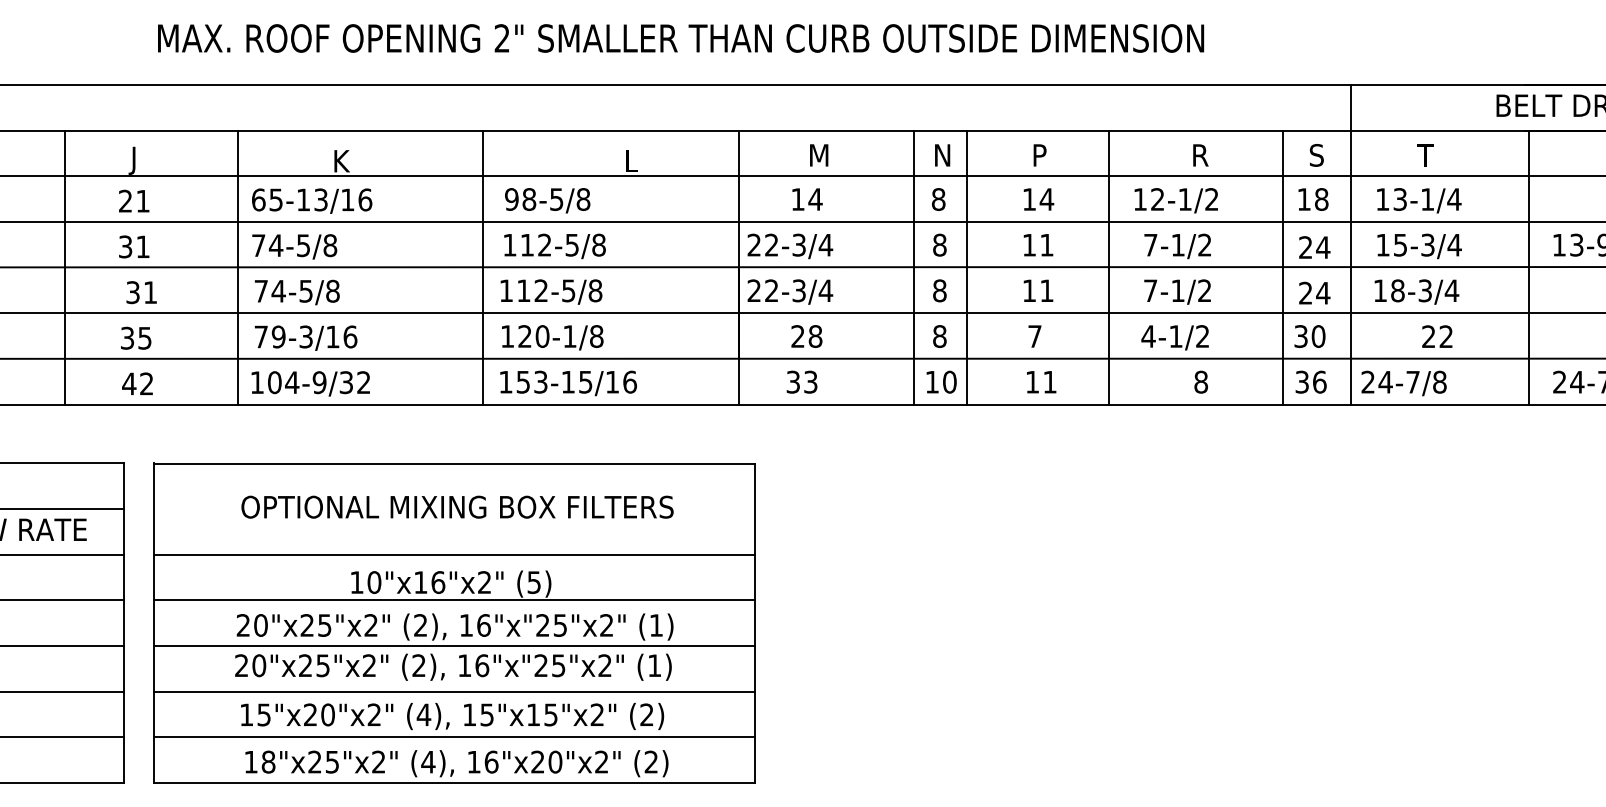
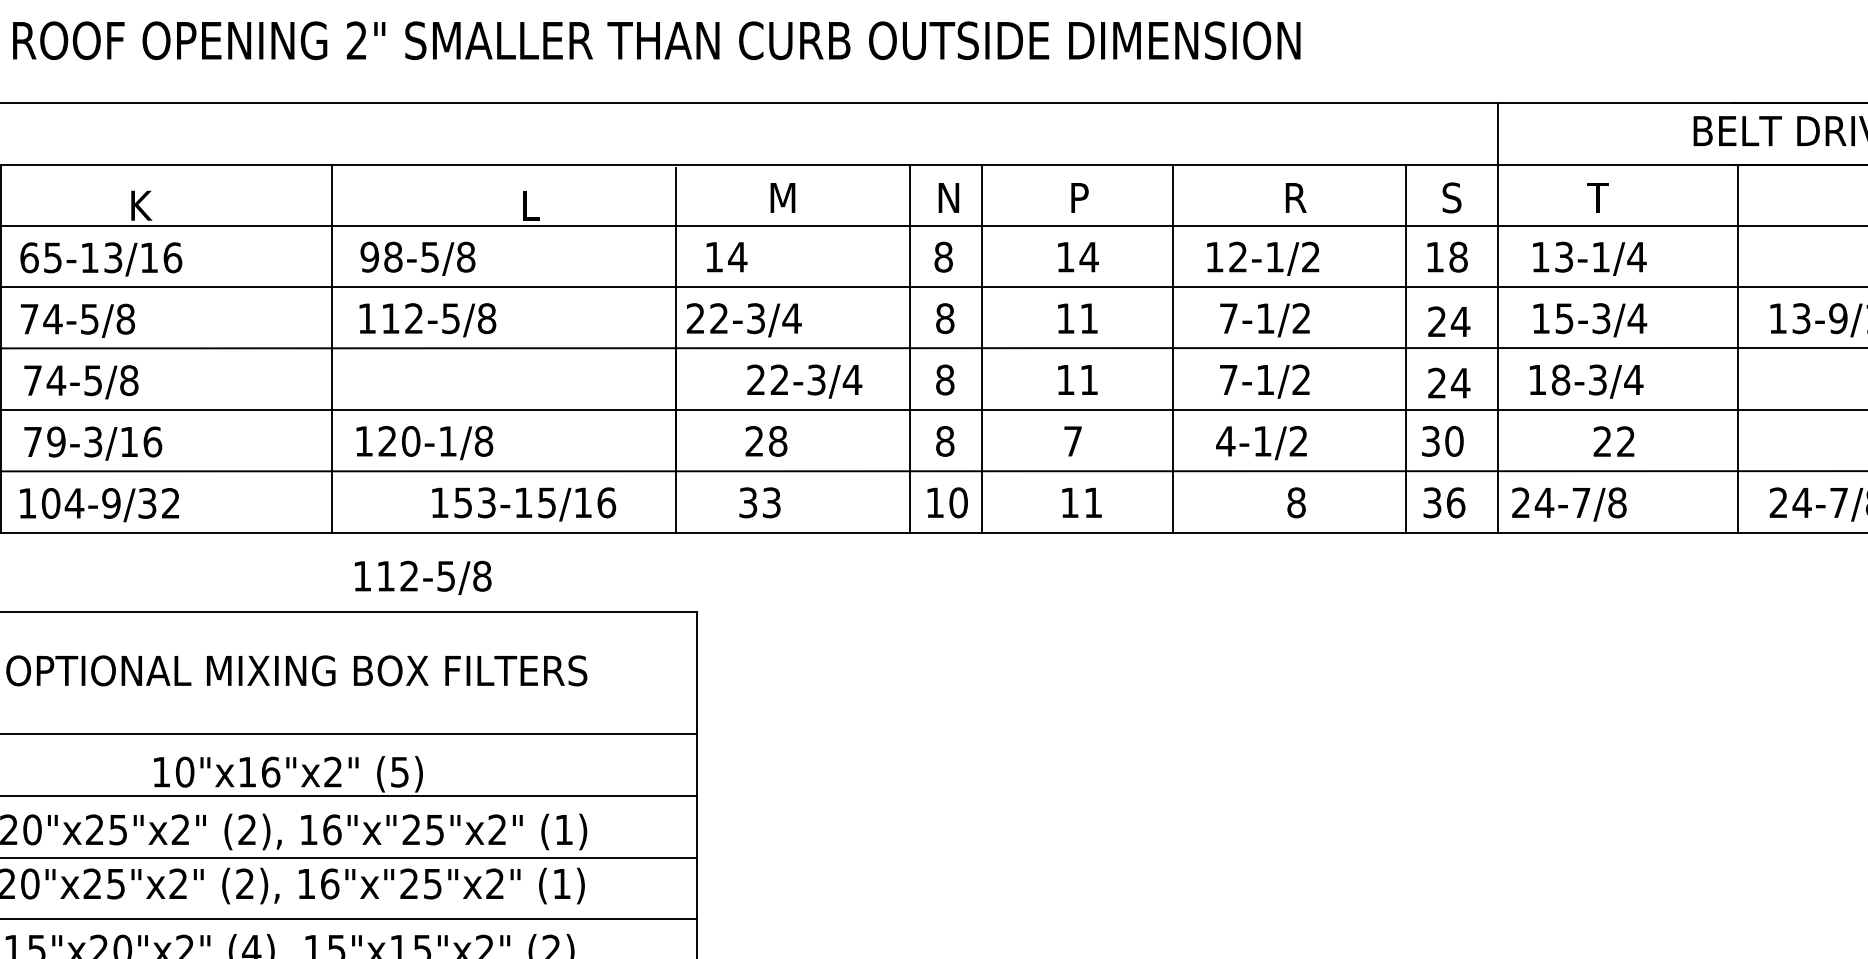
text: (807, 199) -> (726, 257), moved
text: (551, 291) -> (423, 577), moved
text: (790, 291) -> (804, 380), moved
text: (568, 383) -> (523, 504), moved

